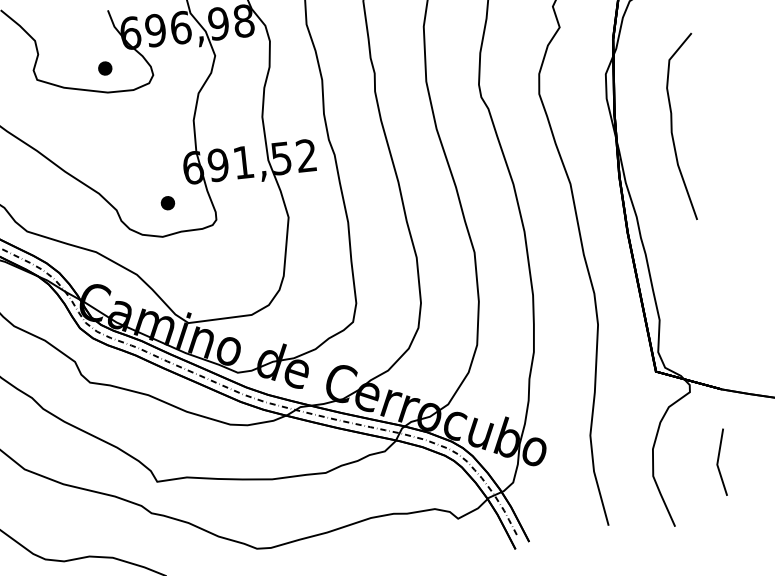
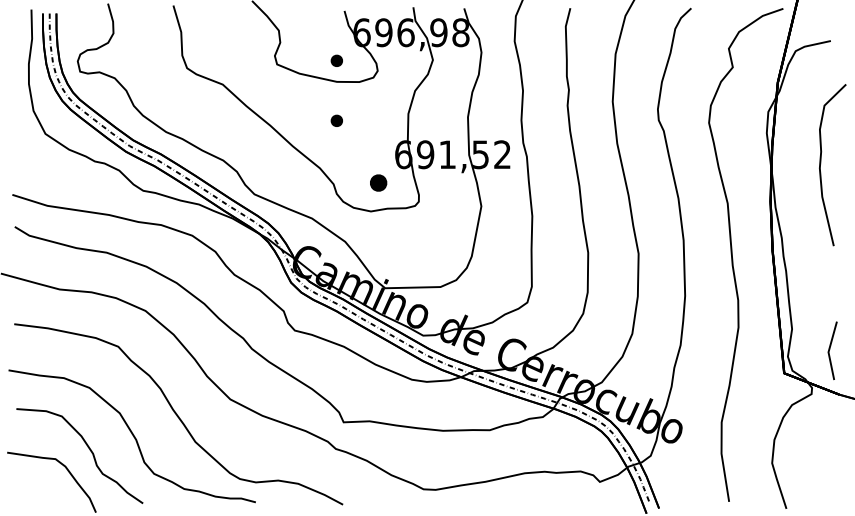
part: (112, 136) -> (336, 120), added
part: (167, 202) -> (378, 182), size x1.4
line: (719, 461) -> (830, 349), moved

